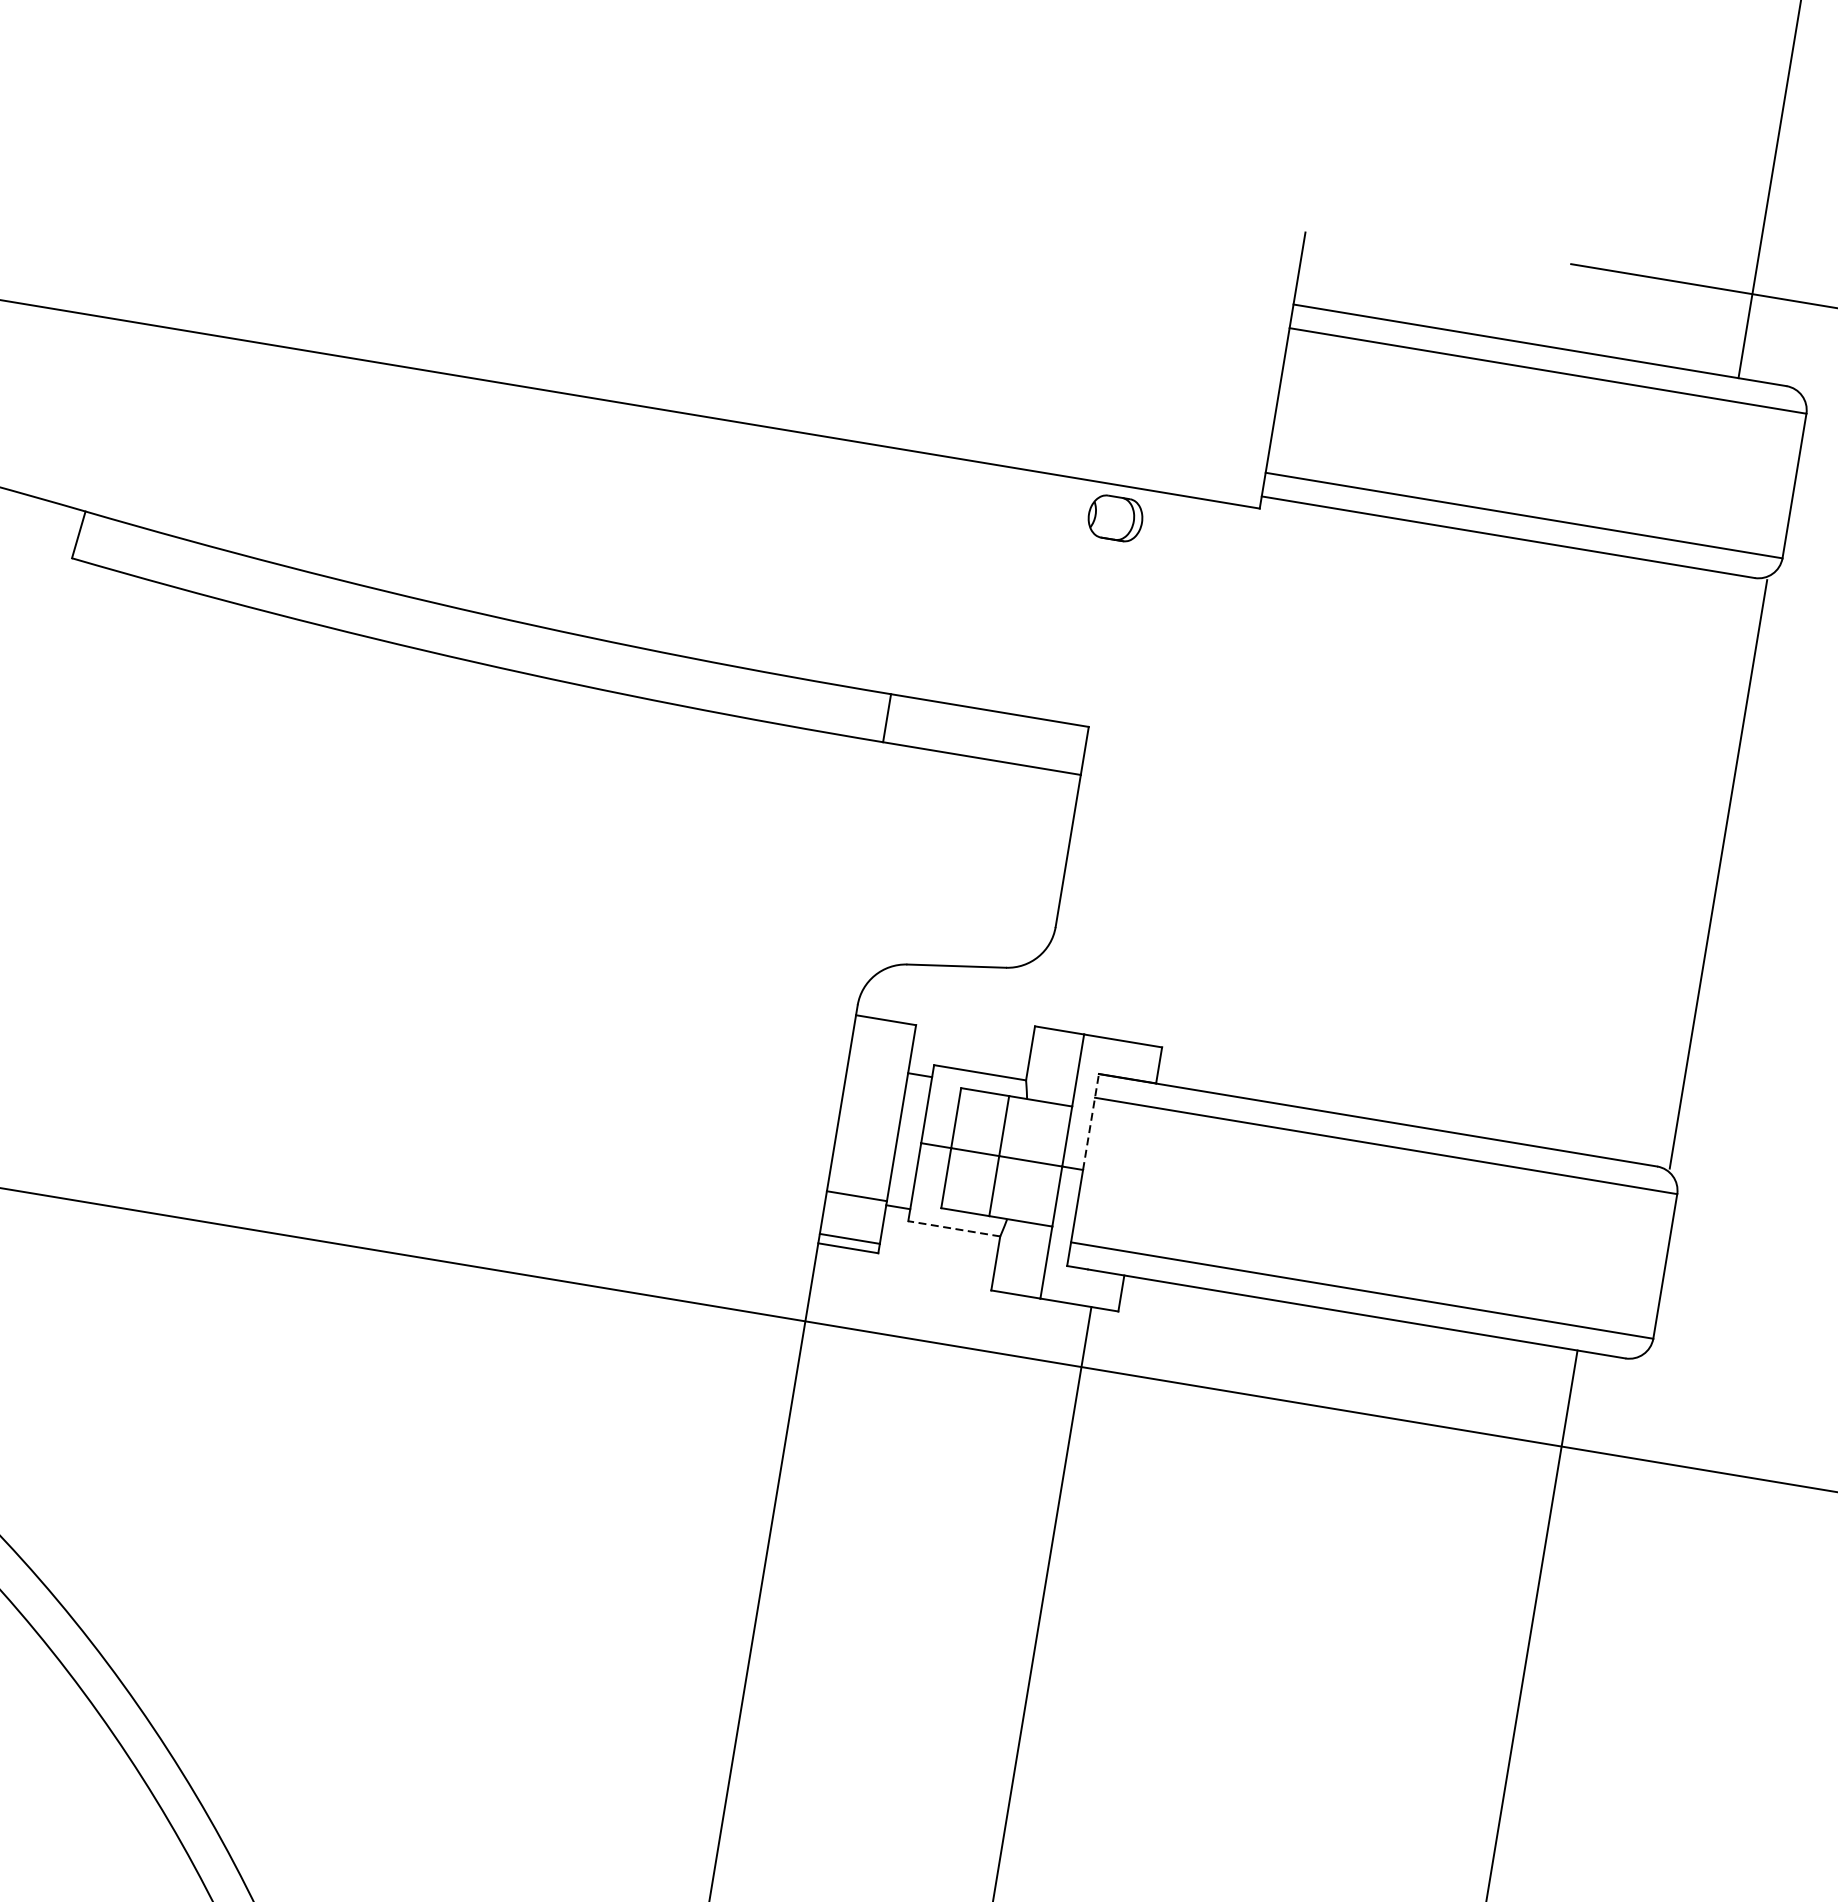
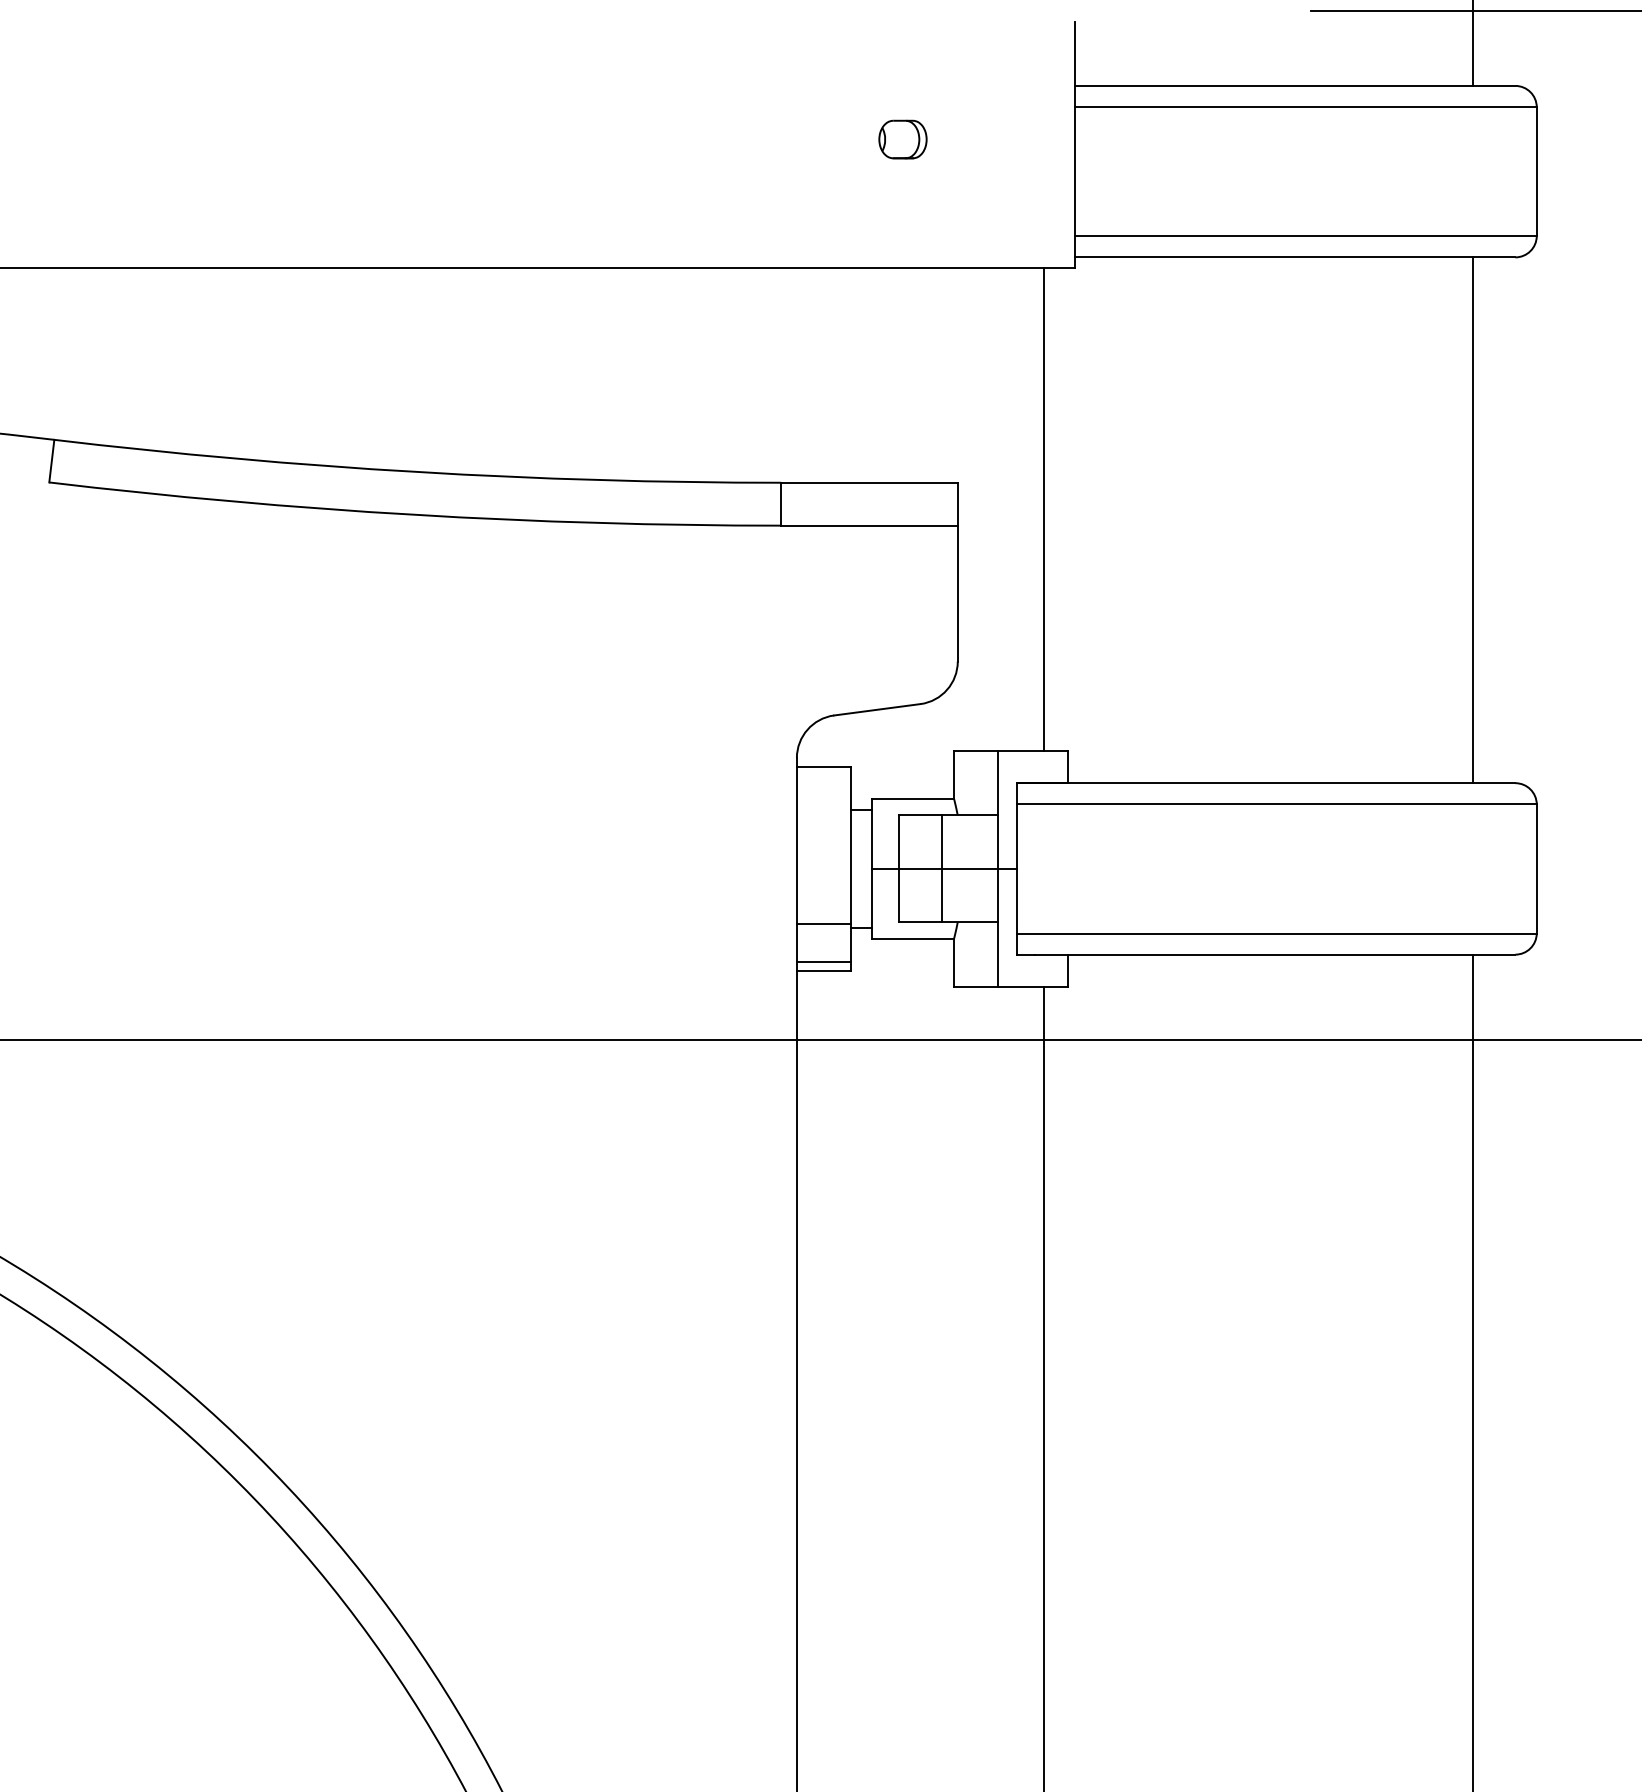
part: (1114, 518) -> (902, 139), moved
line: (1179, 772) -> (1043, 509), added
line: (1718, 874) -> (1472, 520), moved
line: (1091, 1121) -> (1016, 825), dashed -> solid
line: (953, 1228) -> (912, 938), dashed -> solid

